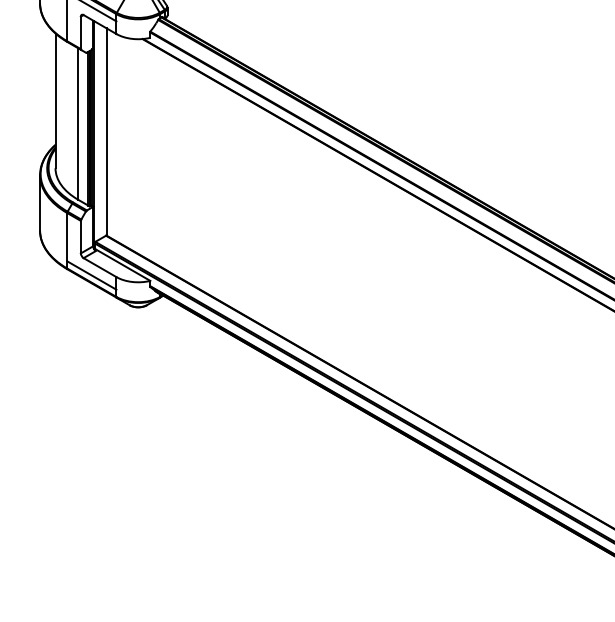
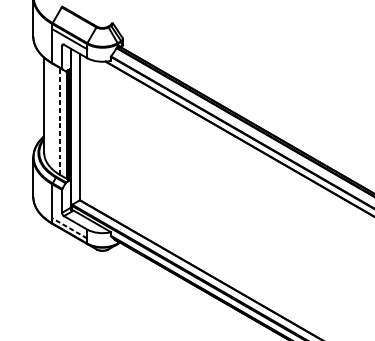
line: (78, 123) -> (60, 121), solid -> dashed
line: (91, 275) -> (69, 228), solid -> dashed

